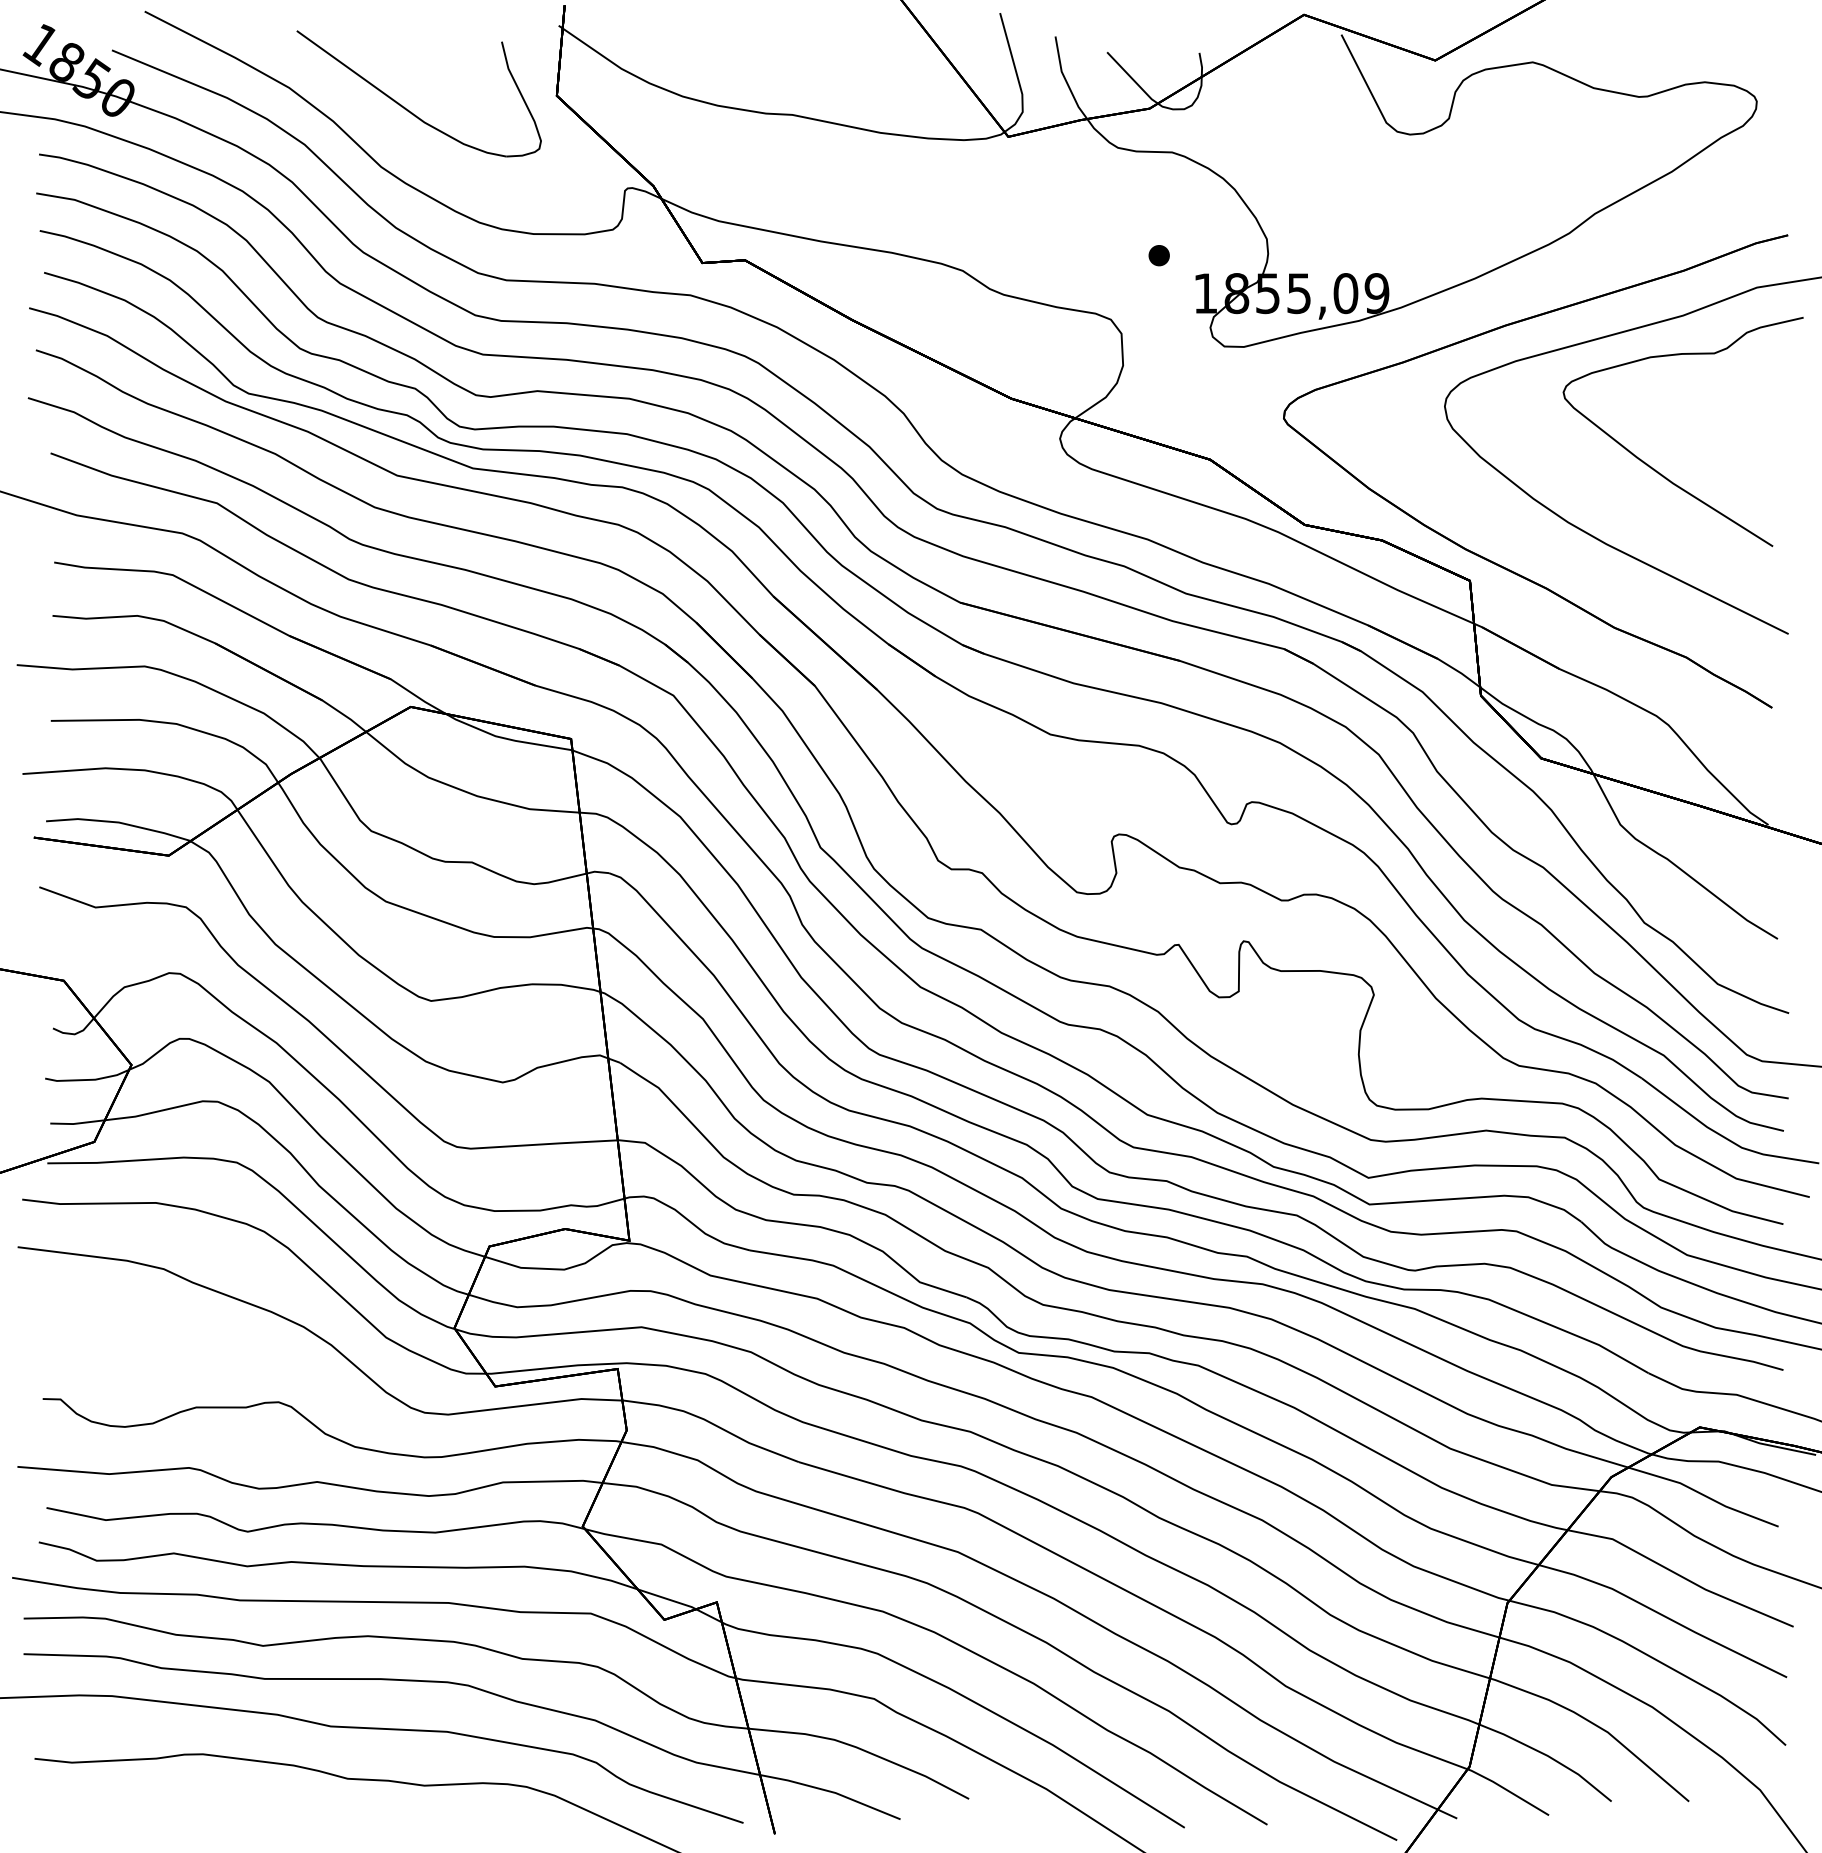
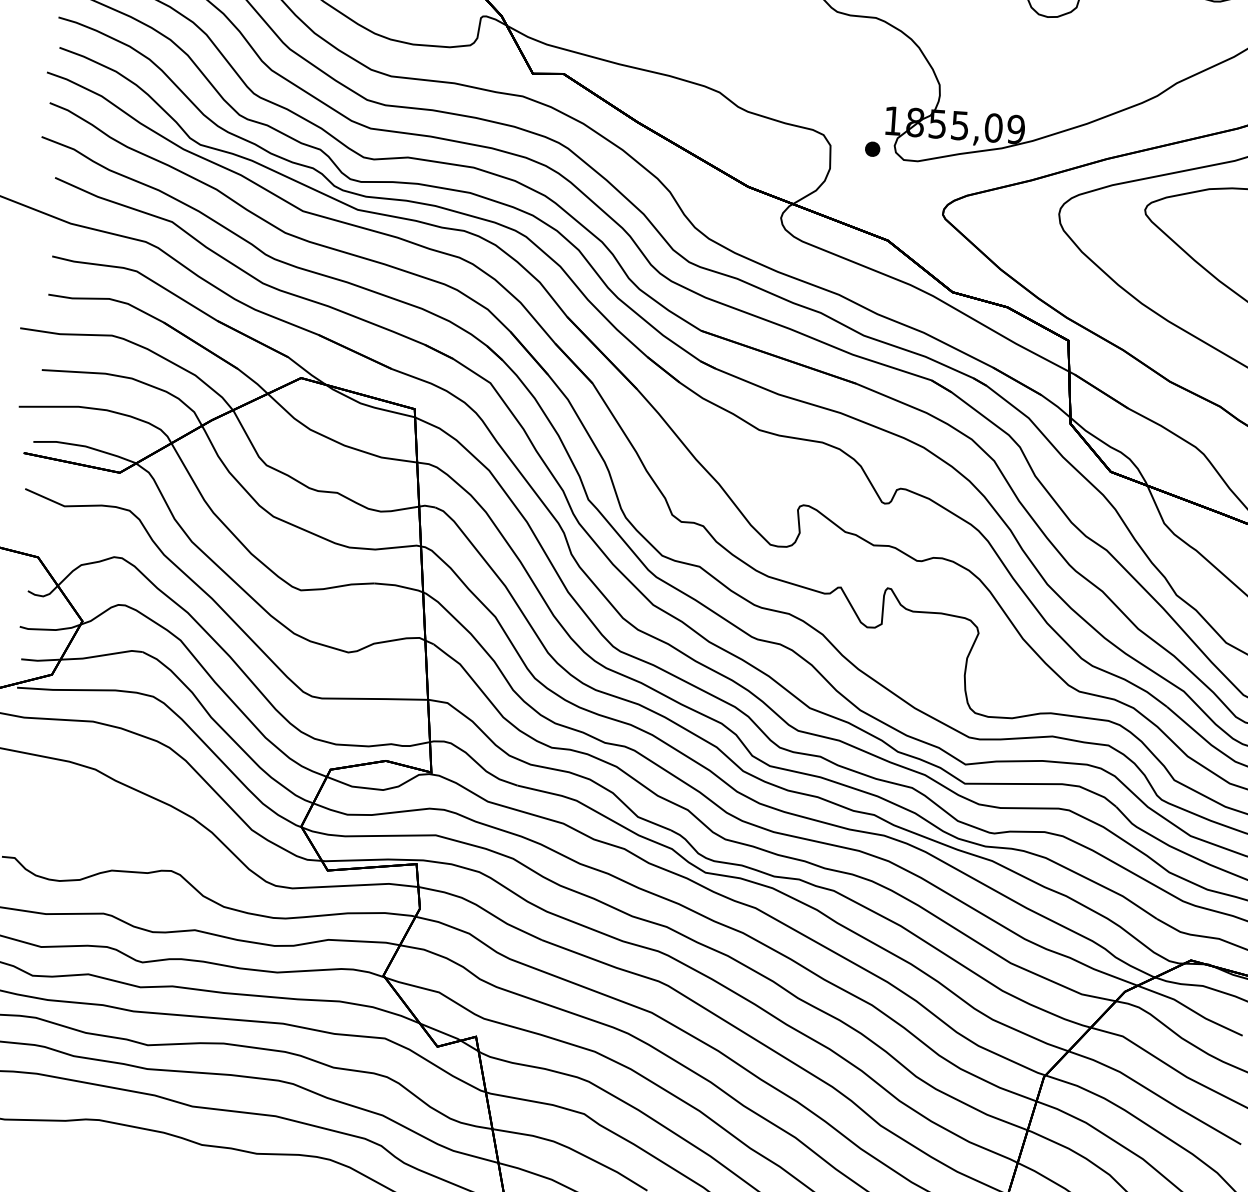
part: (1158, 255) -> (872, 149), moved

